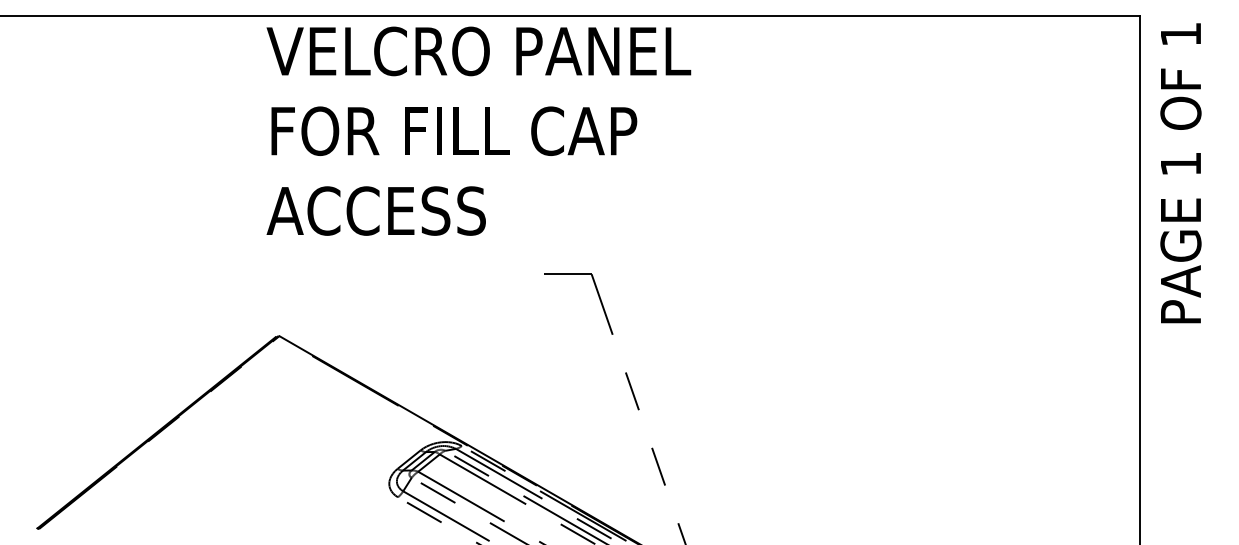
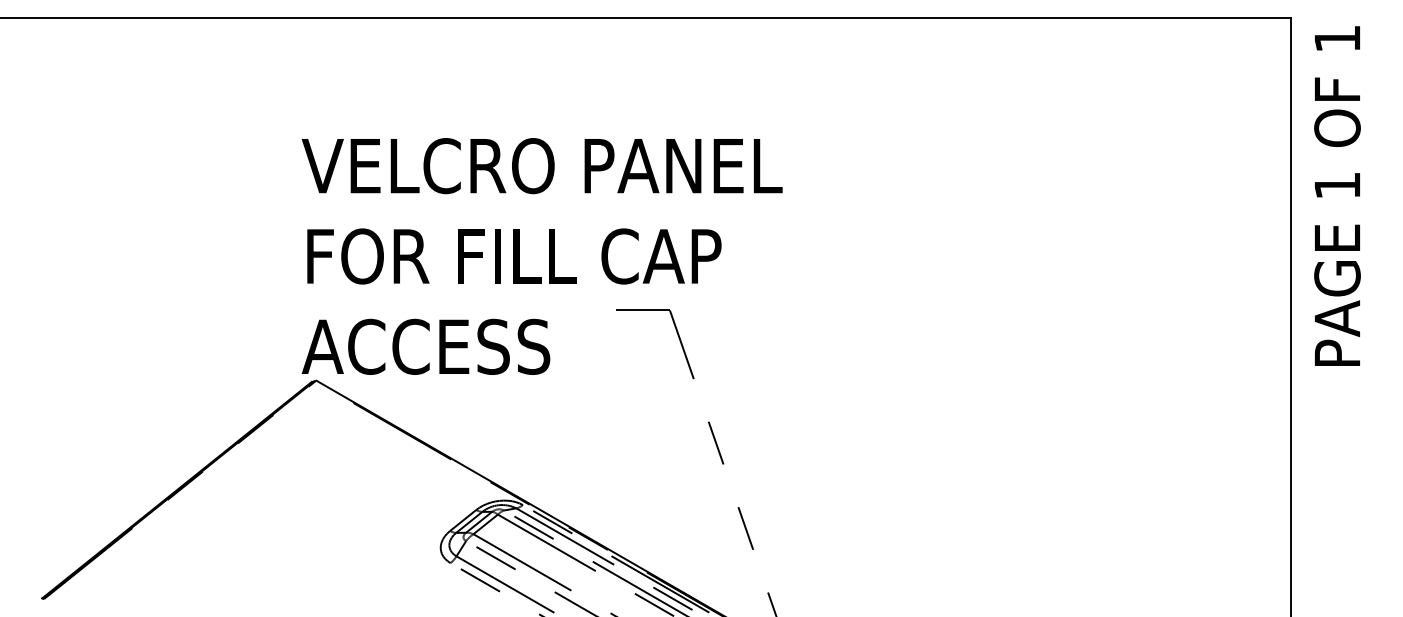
text: (478, 131) -> (541, 256), moved

